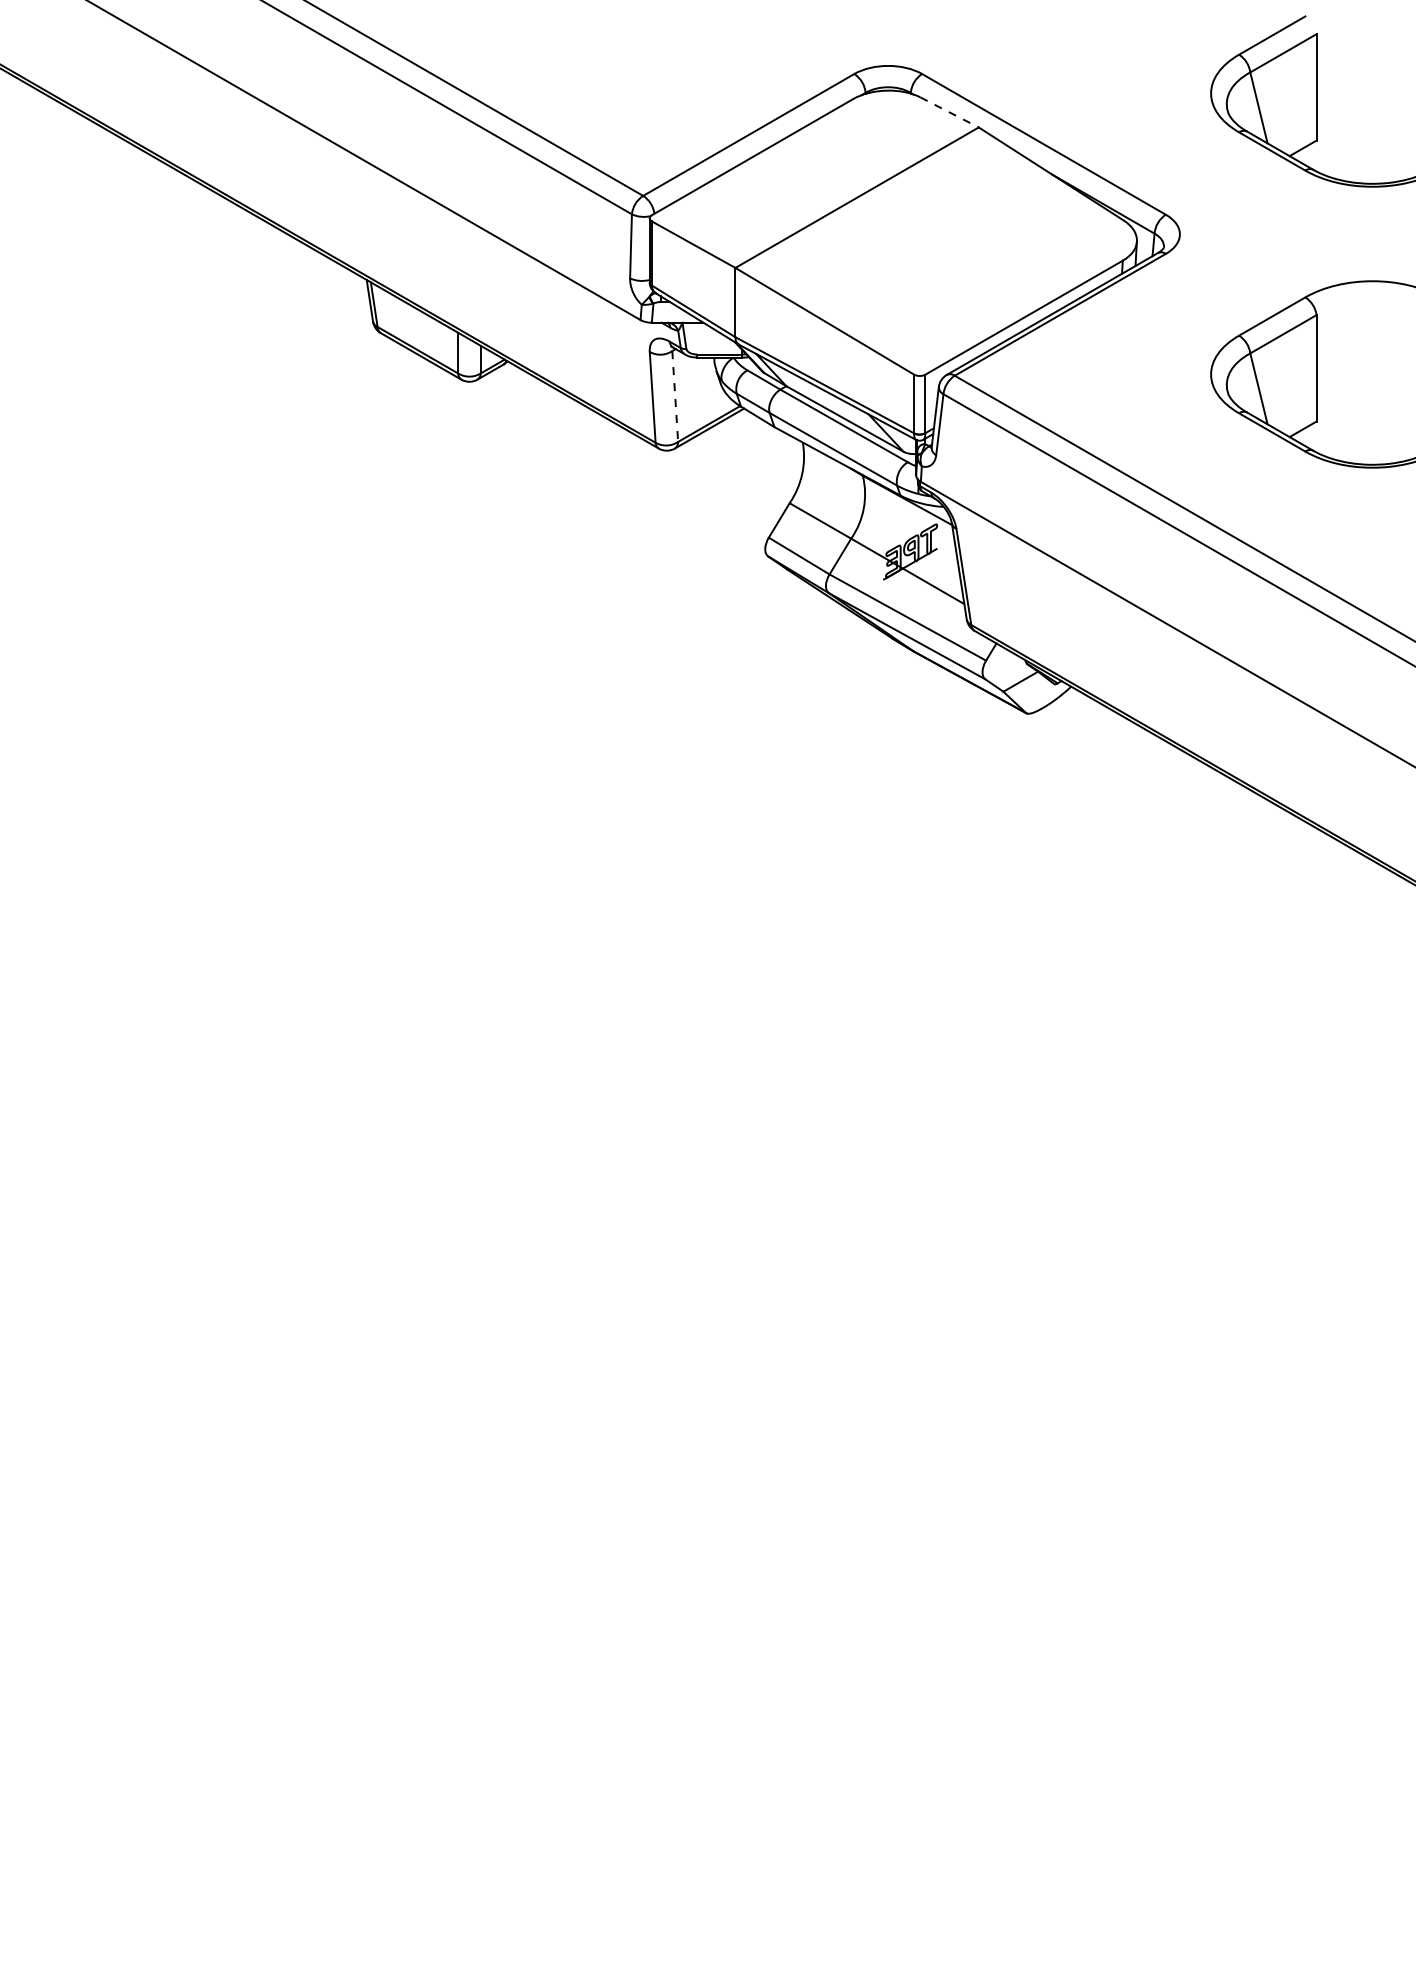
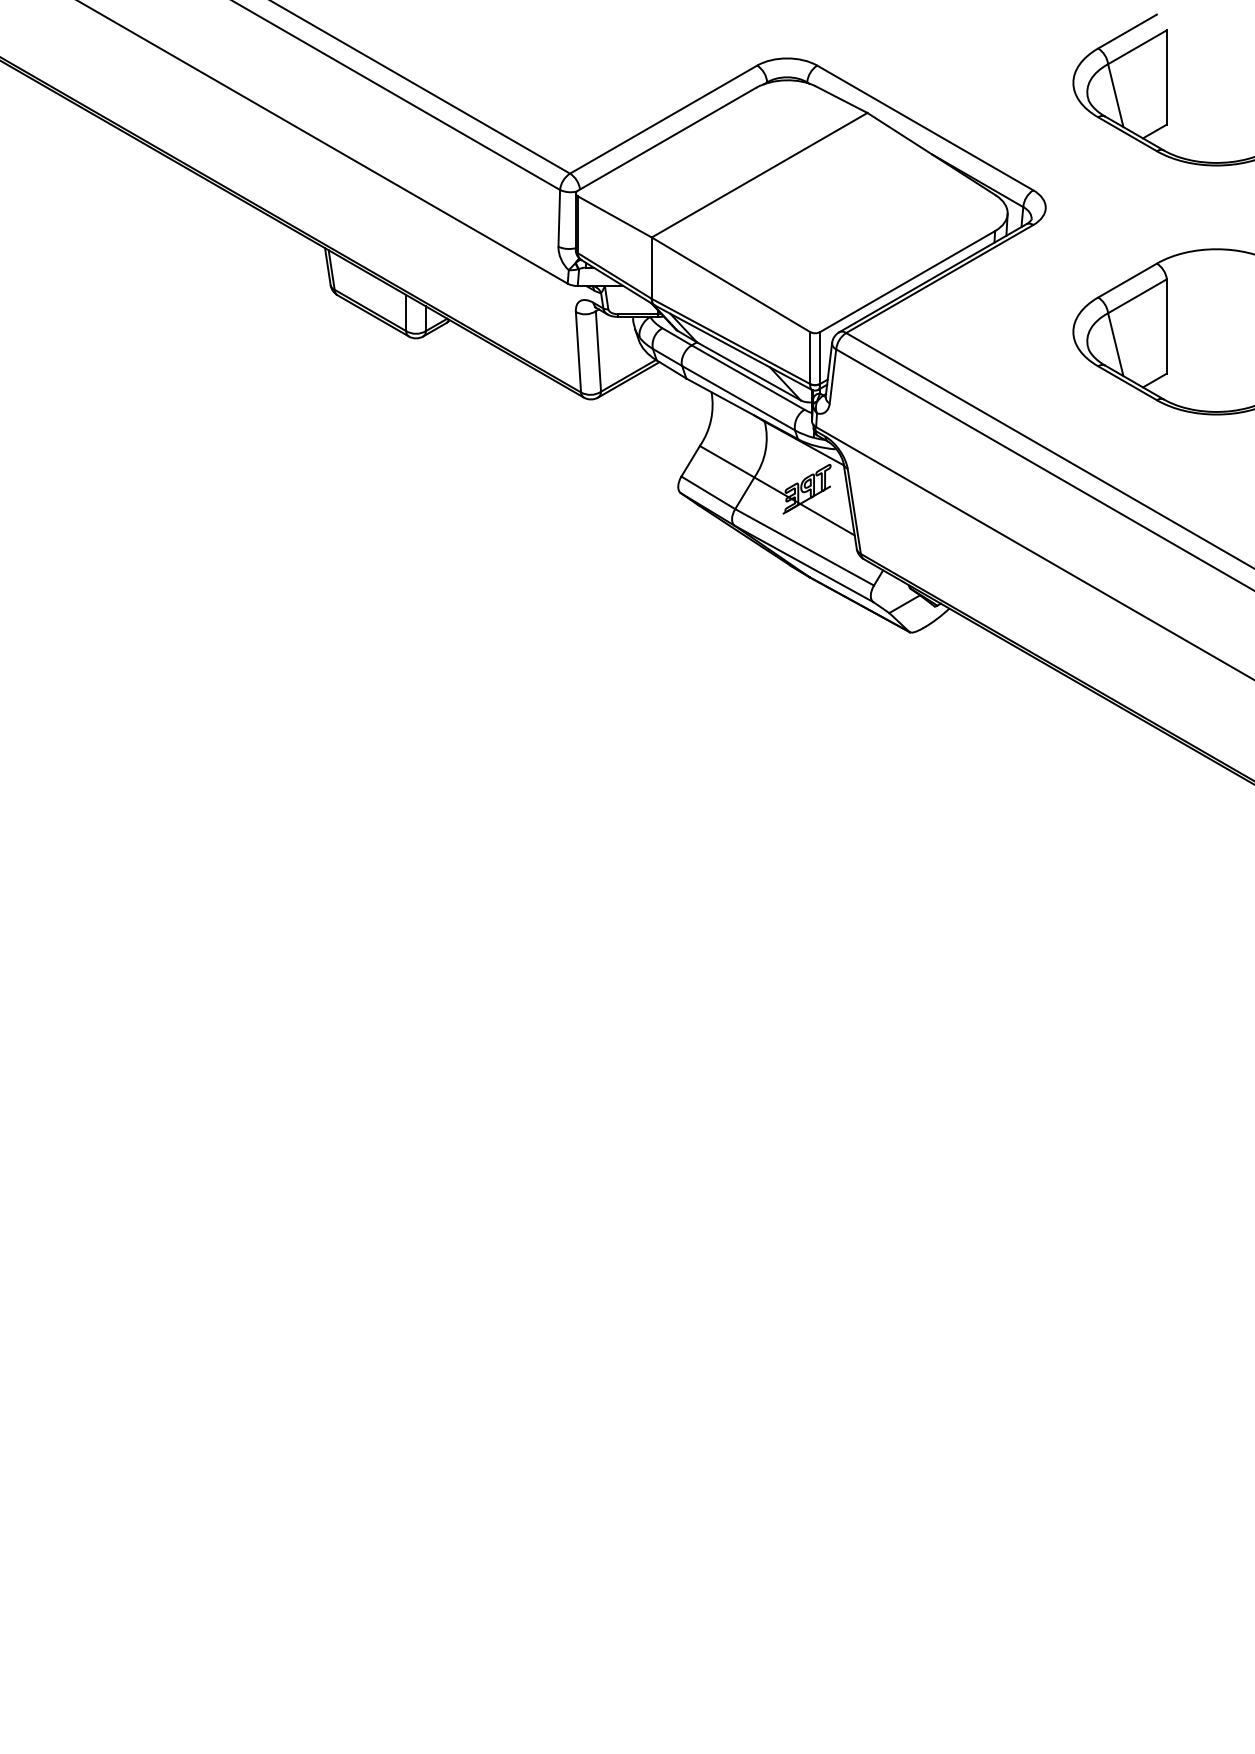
line: (950, 112) -> (842, 99), dashed -> solid
line: (675, 396) -> (598, 351), dashed -> solid

